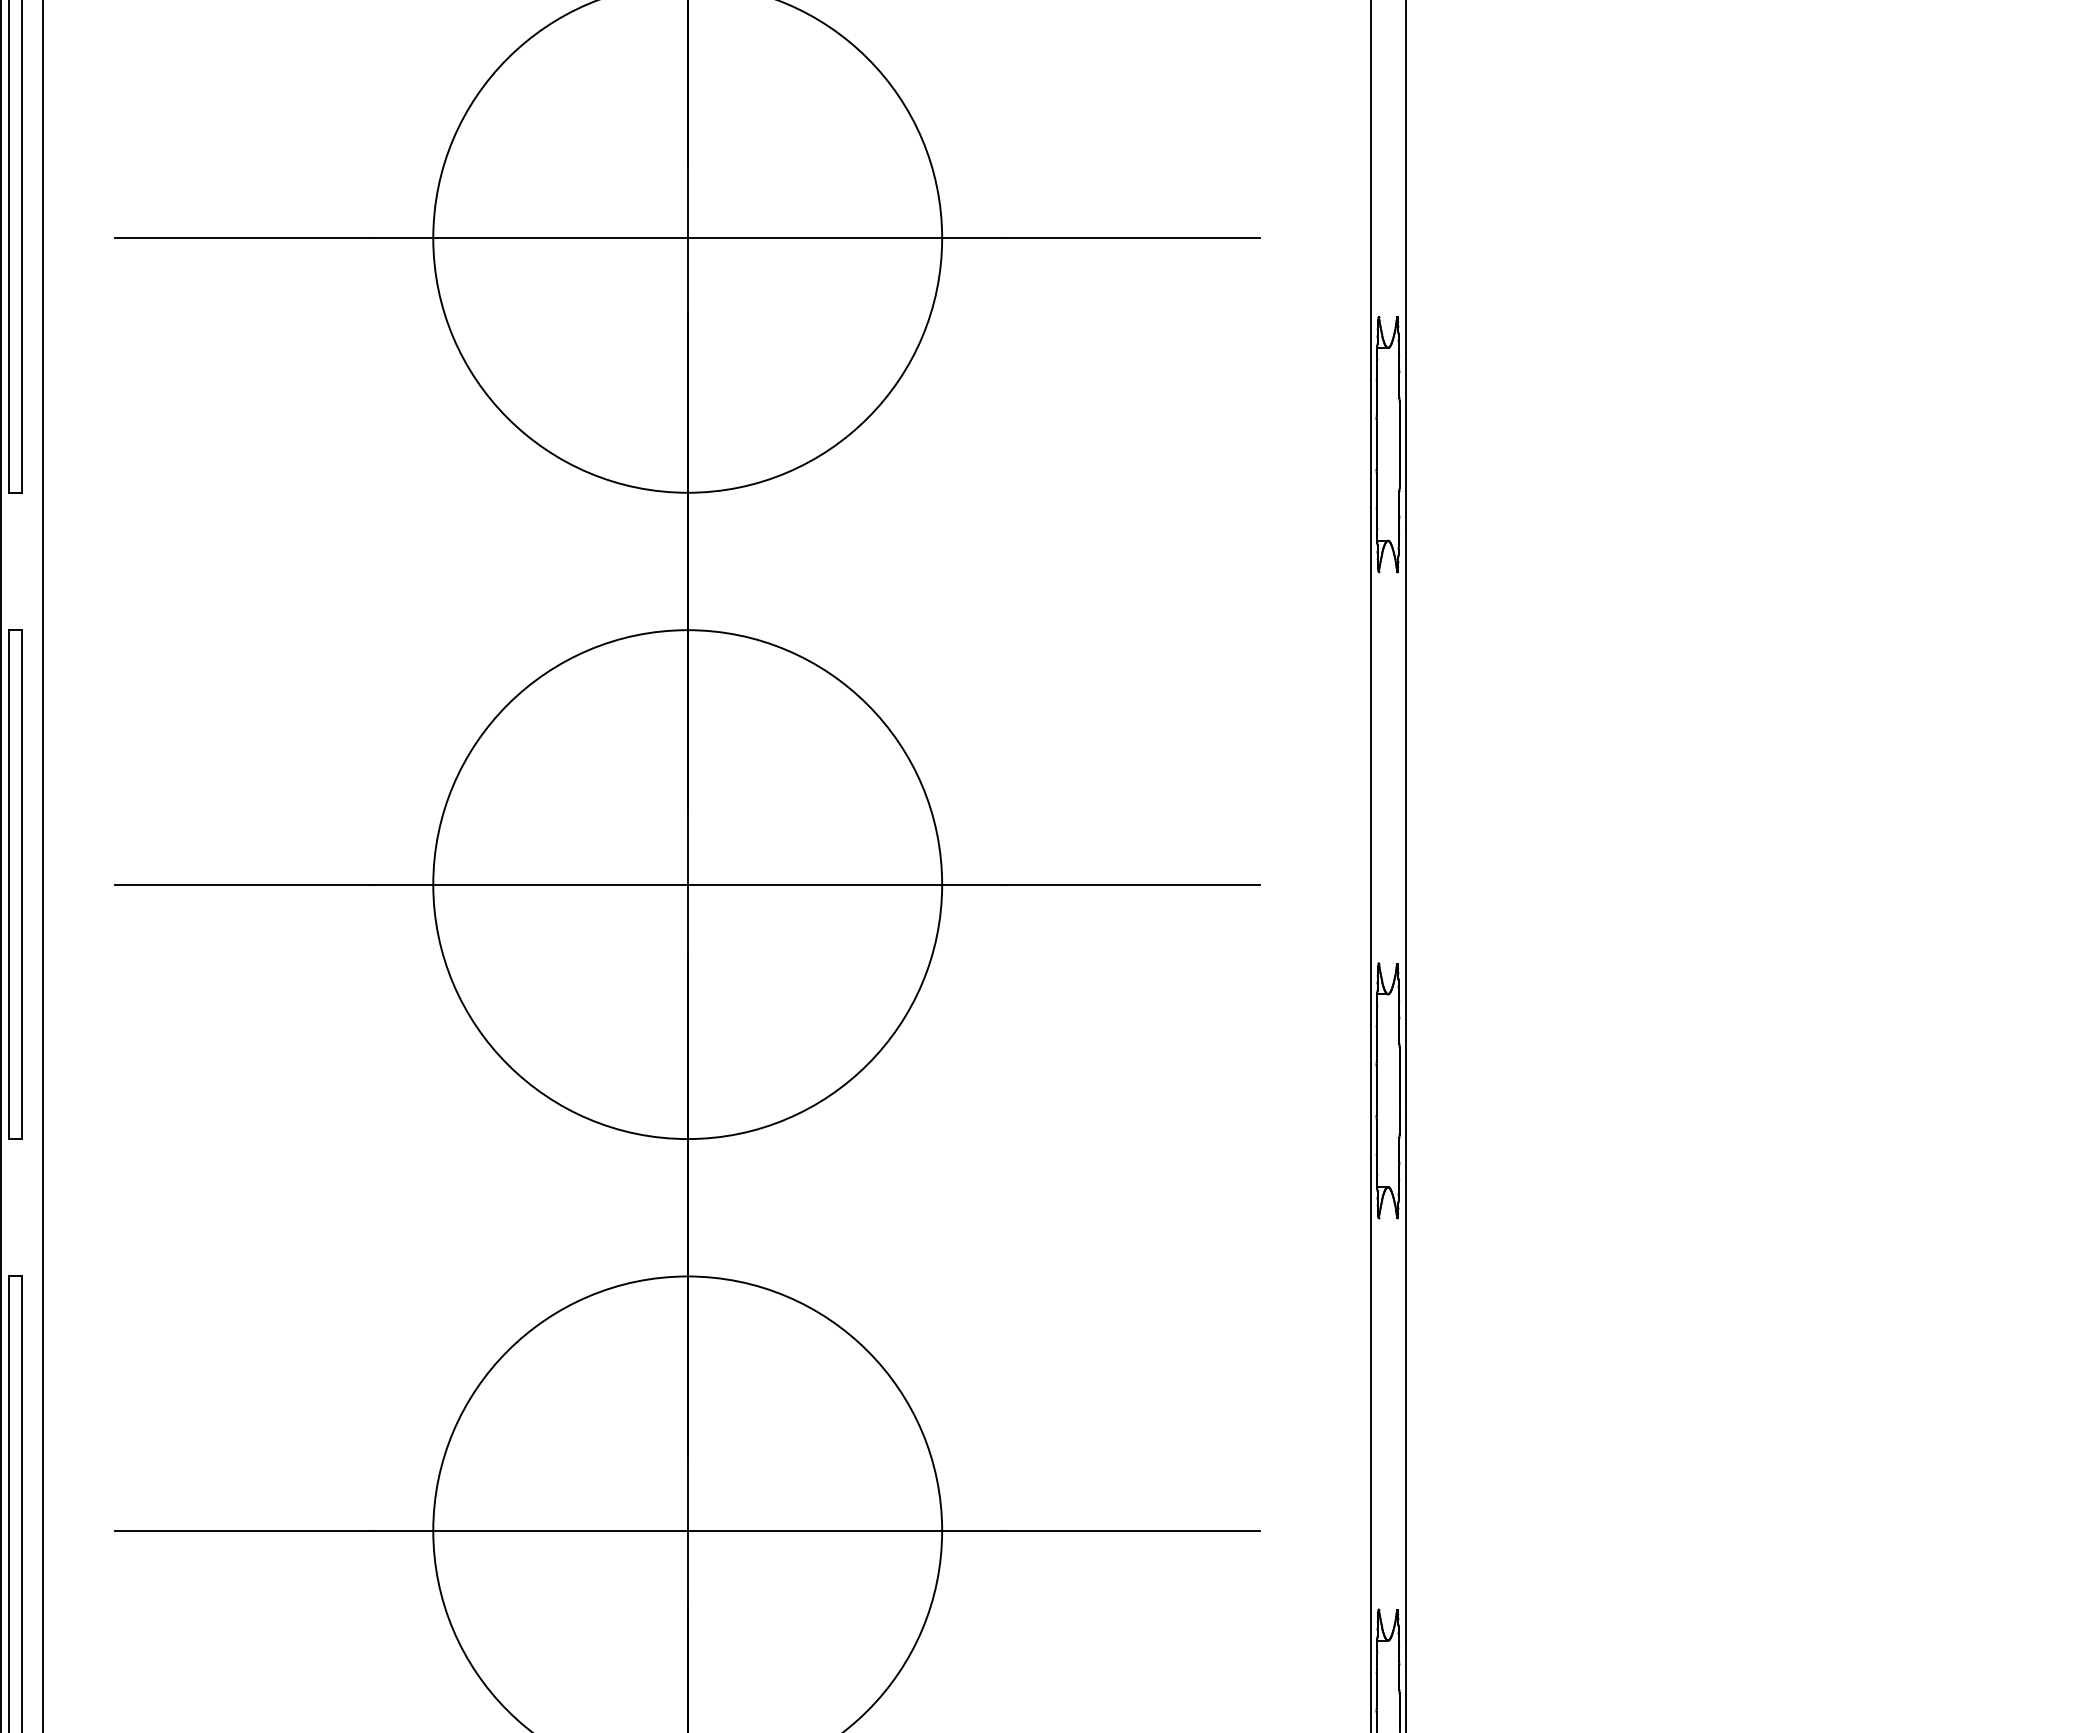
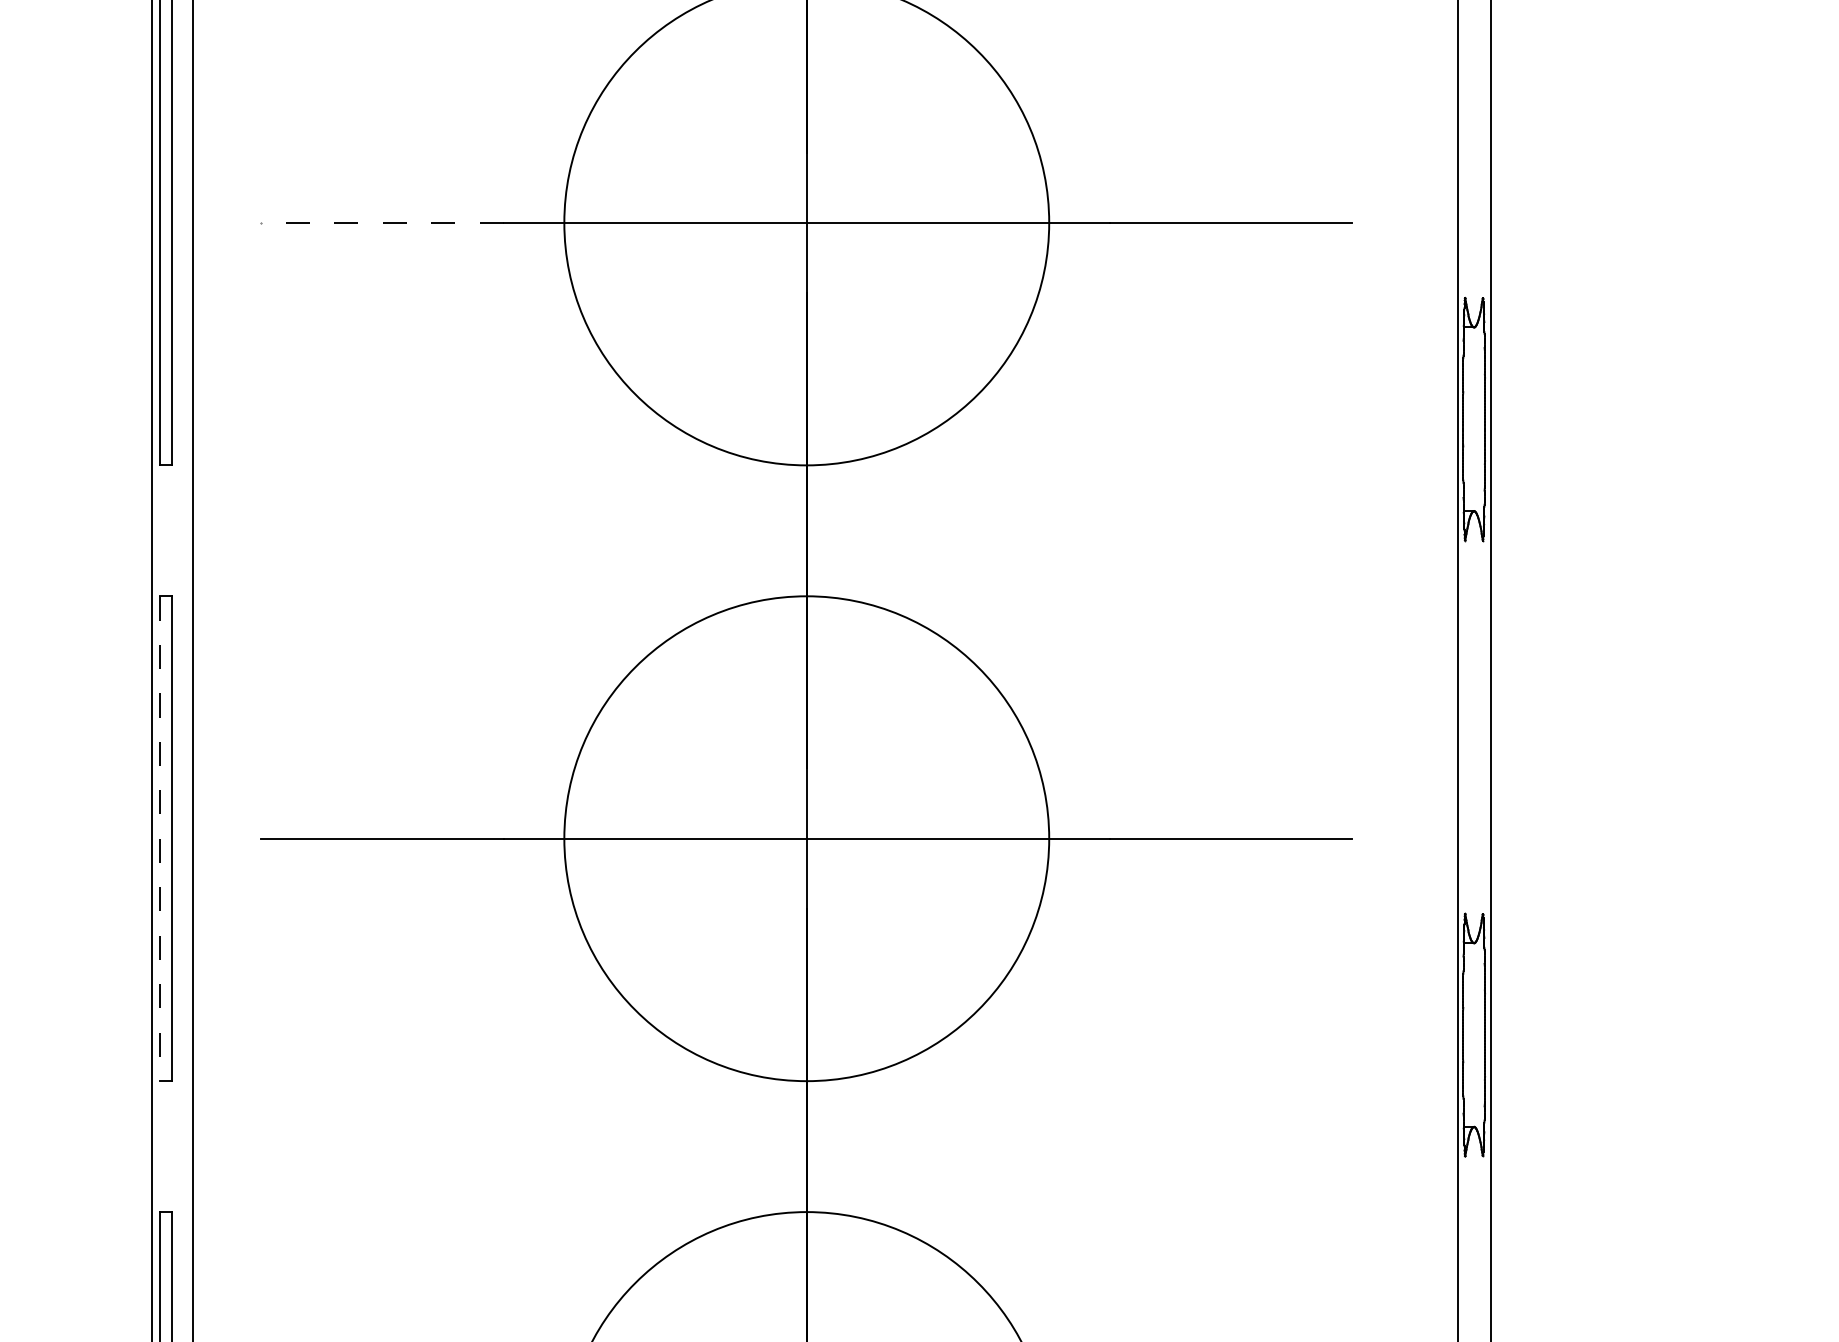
line: (241, 238) -> (381, 223), solid -> dashed
line: (9, 885) -> (160, 839), solid -> dashed

